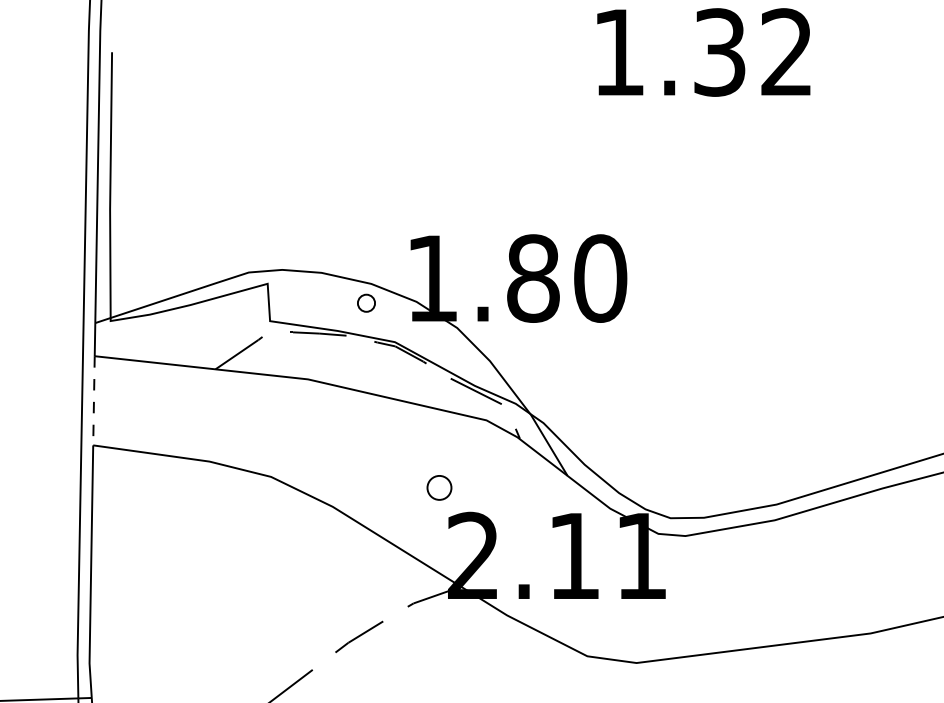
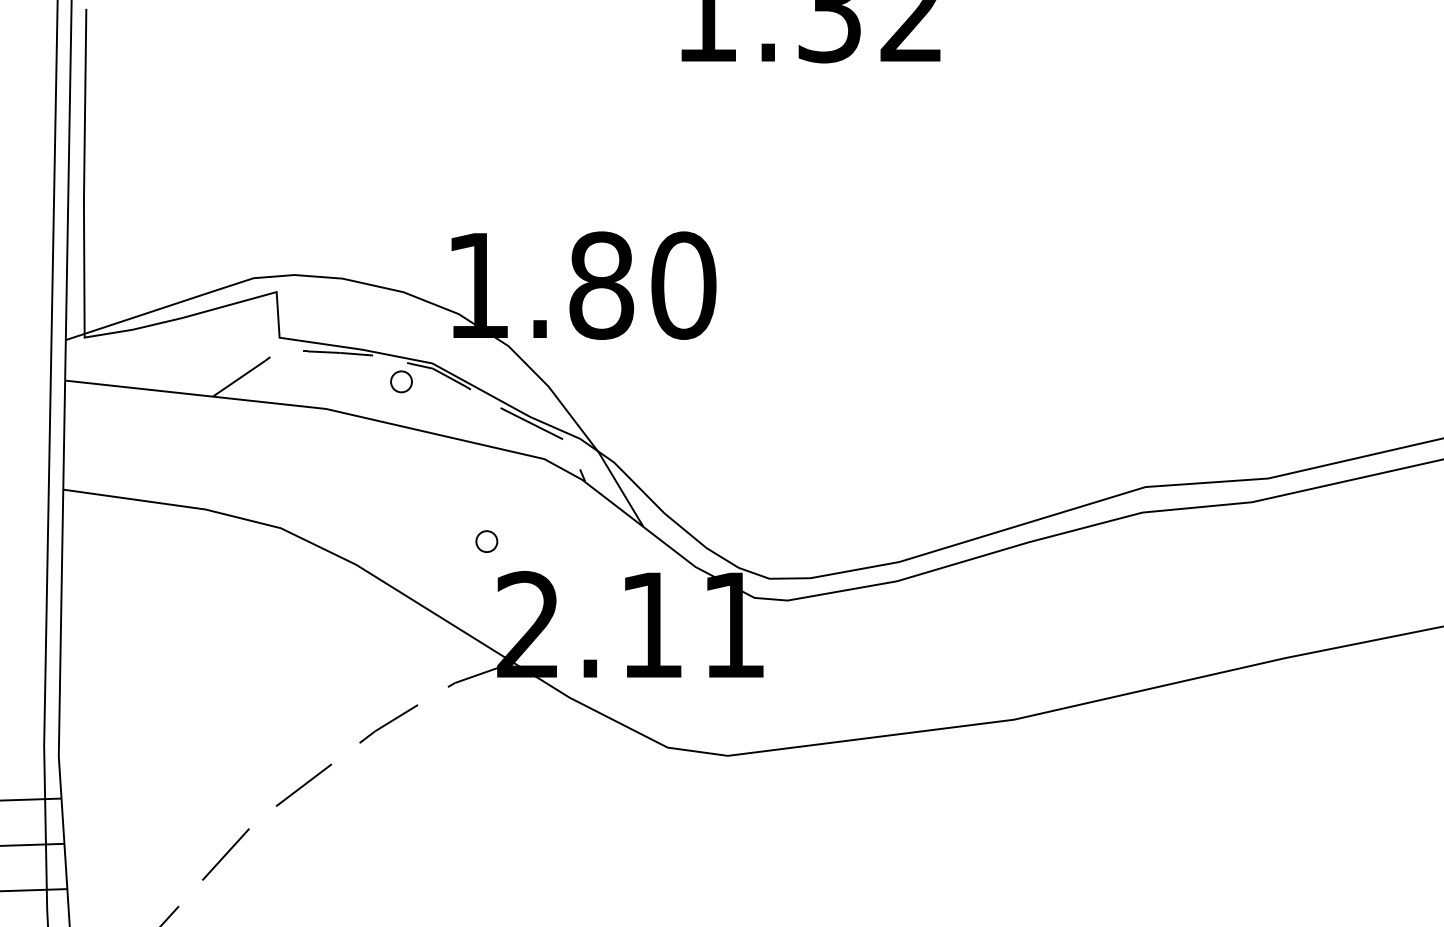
part: (366, 302) -> (401, 381), moved
line: (94, 401) -> (64, 435), dashed -> solid
part: (439, 487) -> (486, 541), size x0.71

